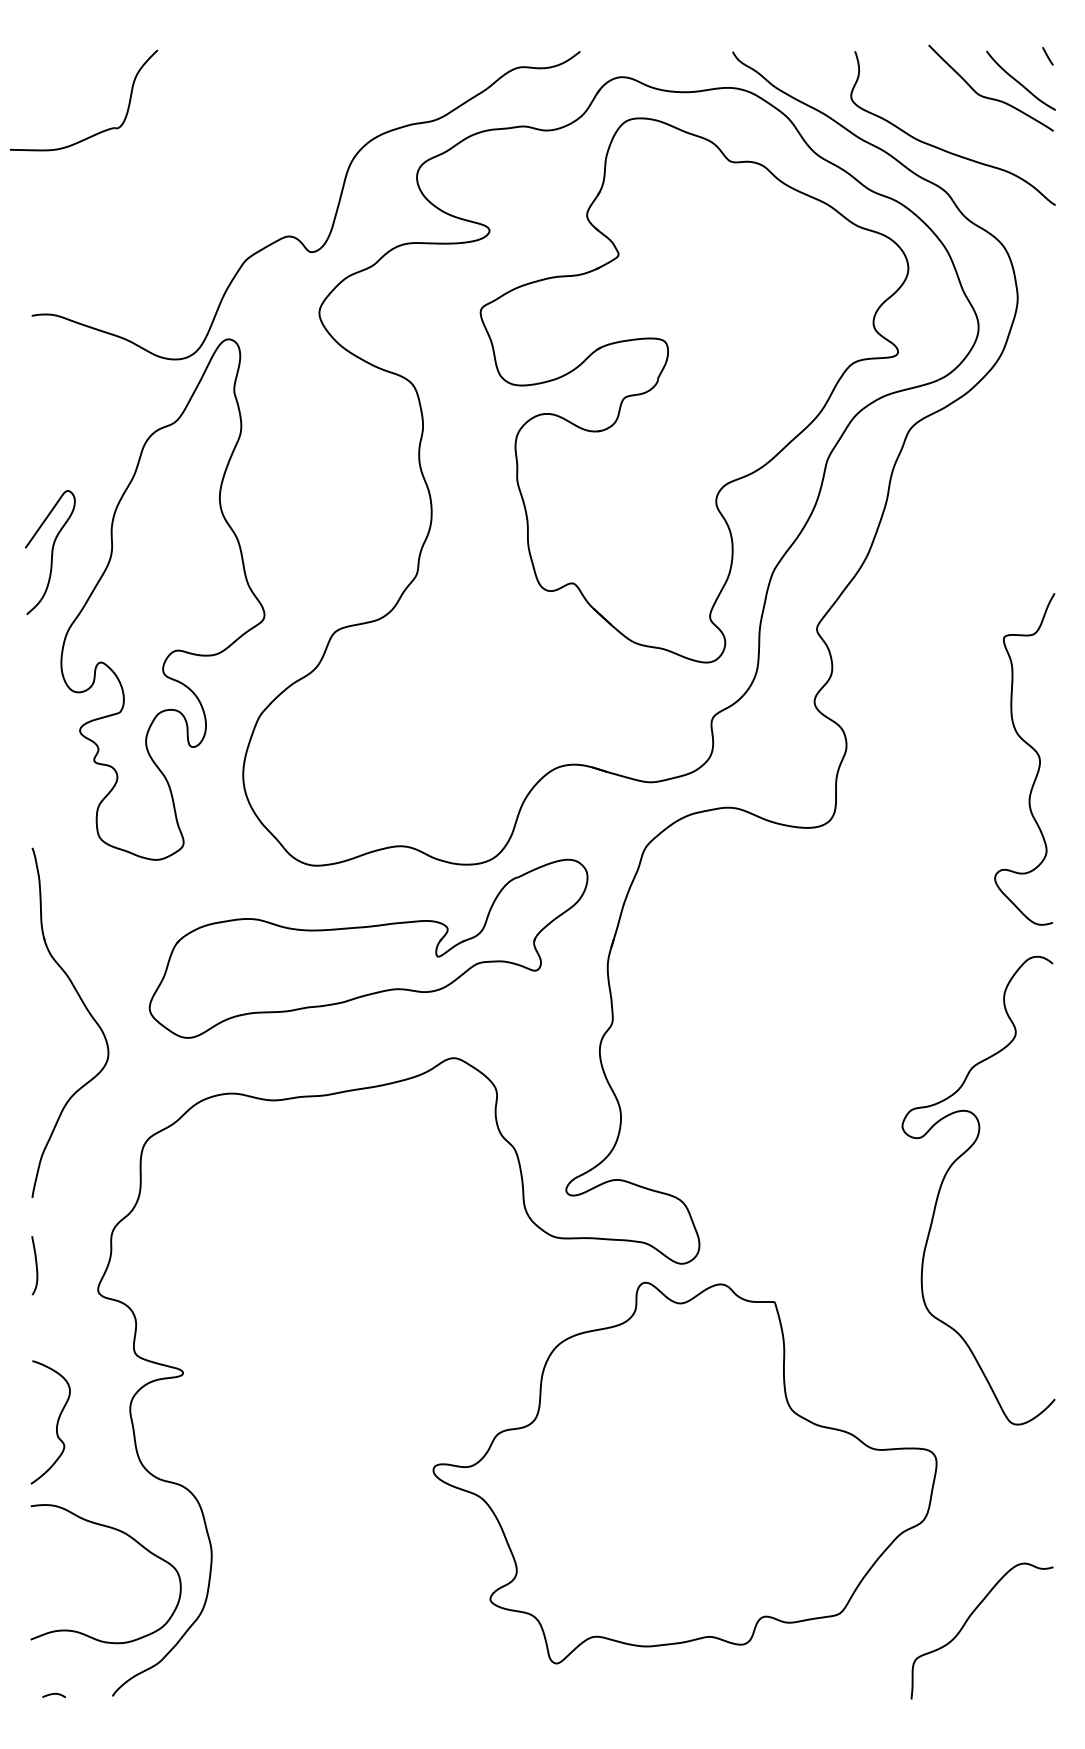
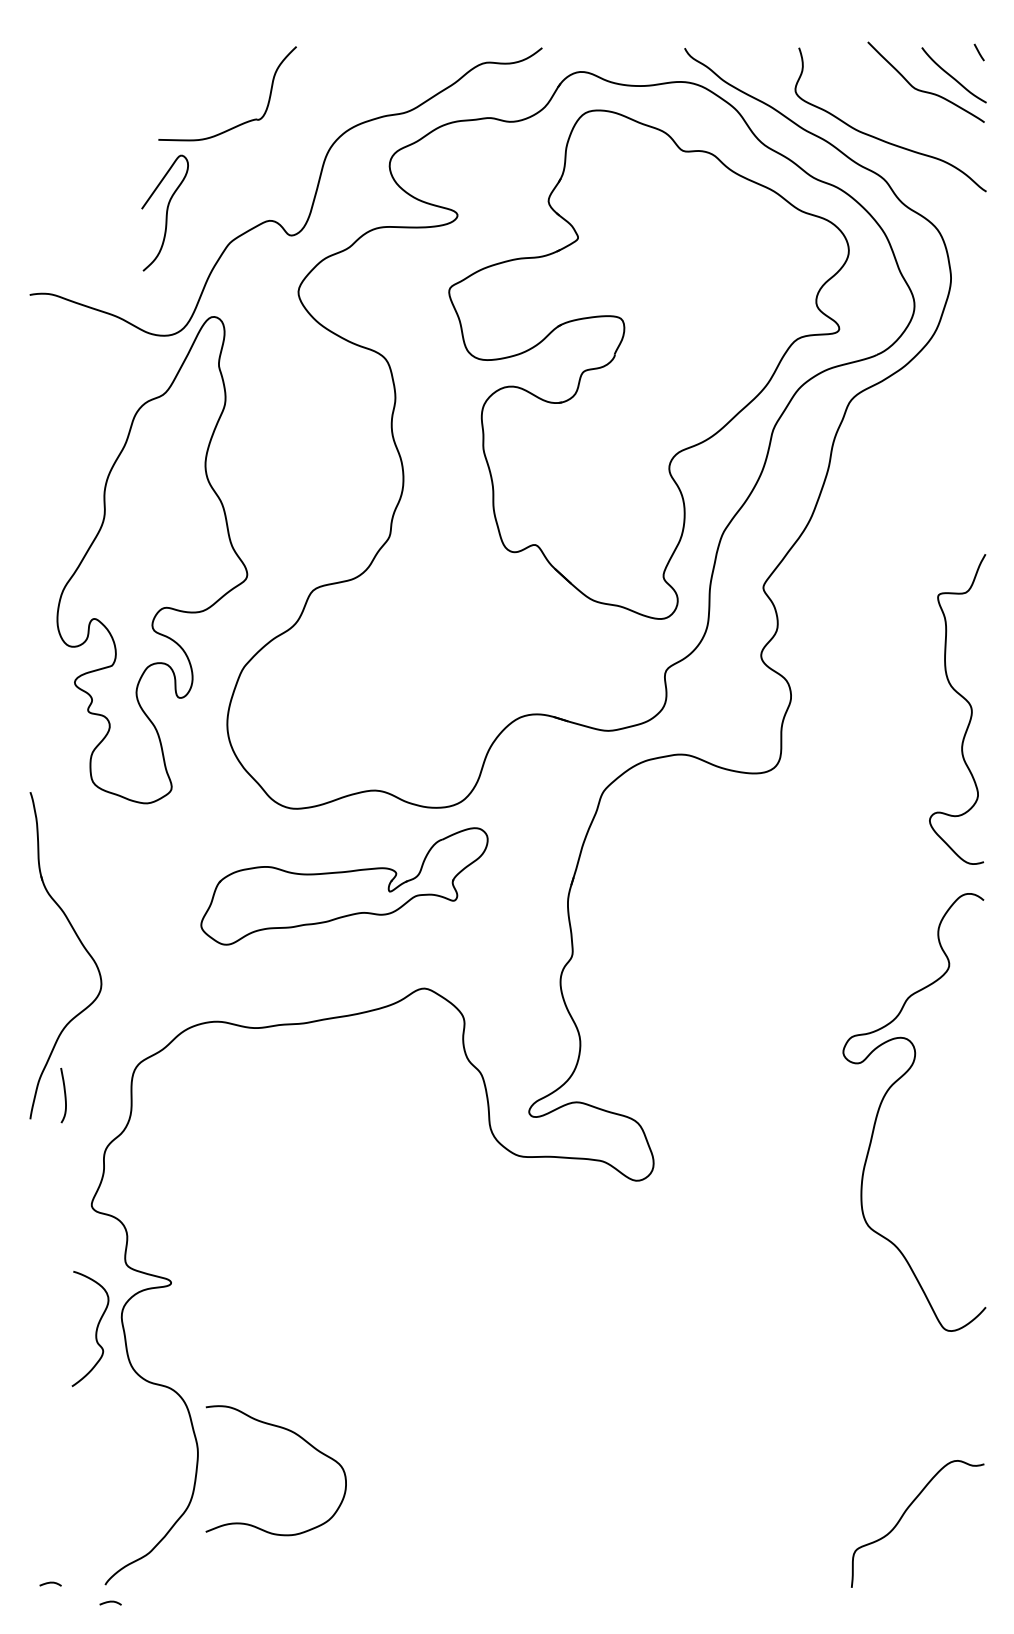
part: (97, 132) -> (240, 123), moved
curve: (51, 551) -> (166, 212), moved
part: (368, 948) -> (344, 886), size x0.7
curve: (35, 1265) -> (64, 1095), moved
curve: (56, 1424) -> (95, 1330), moved
part: (685, 1473) -> (640, 1376), removed
curve: (132, 1539) -> (300, 1438), moved
curve: (118, 1715) -> (110, 1602), added

